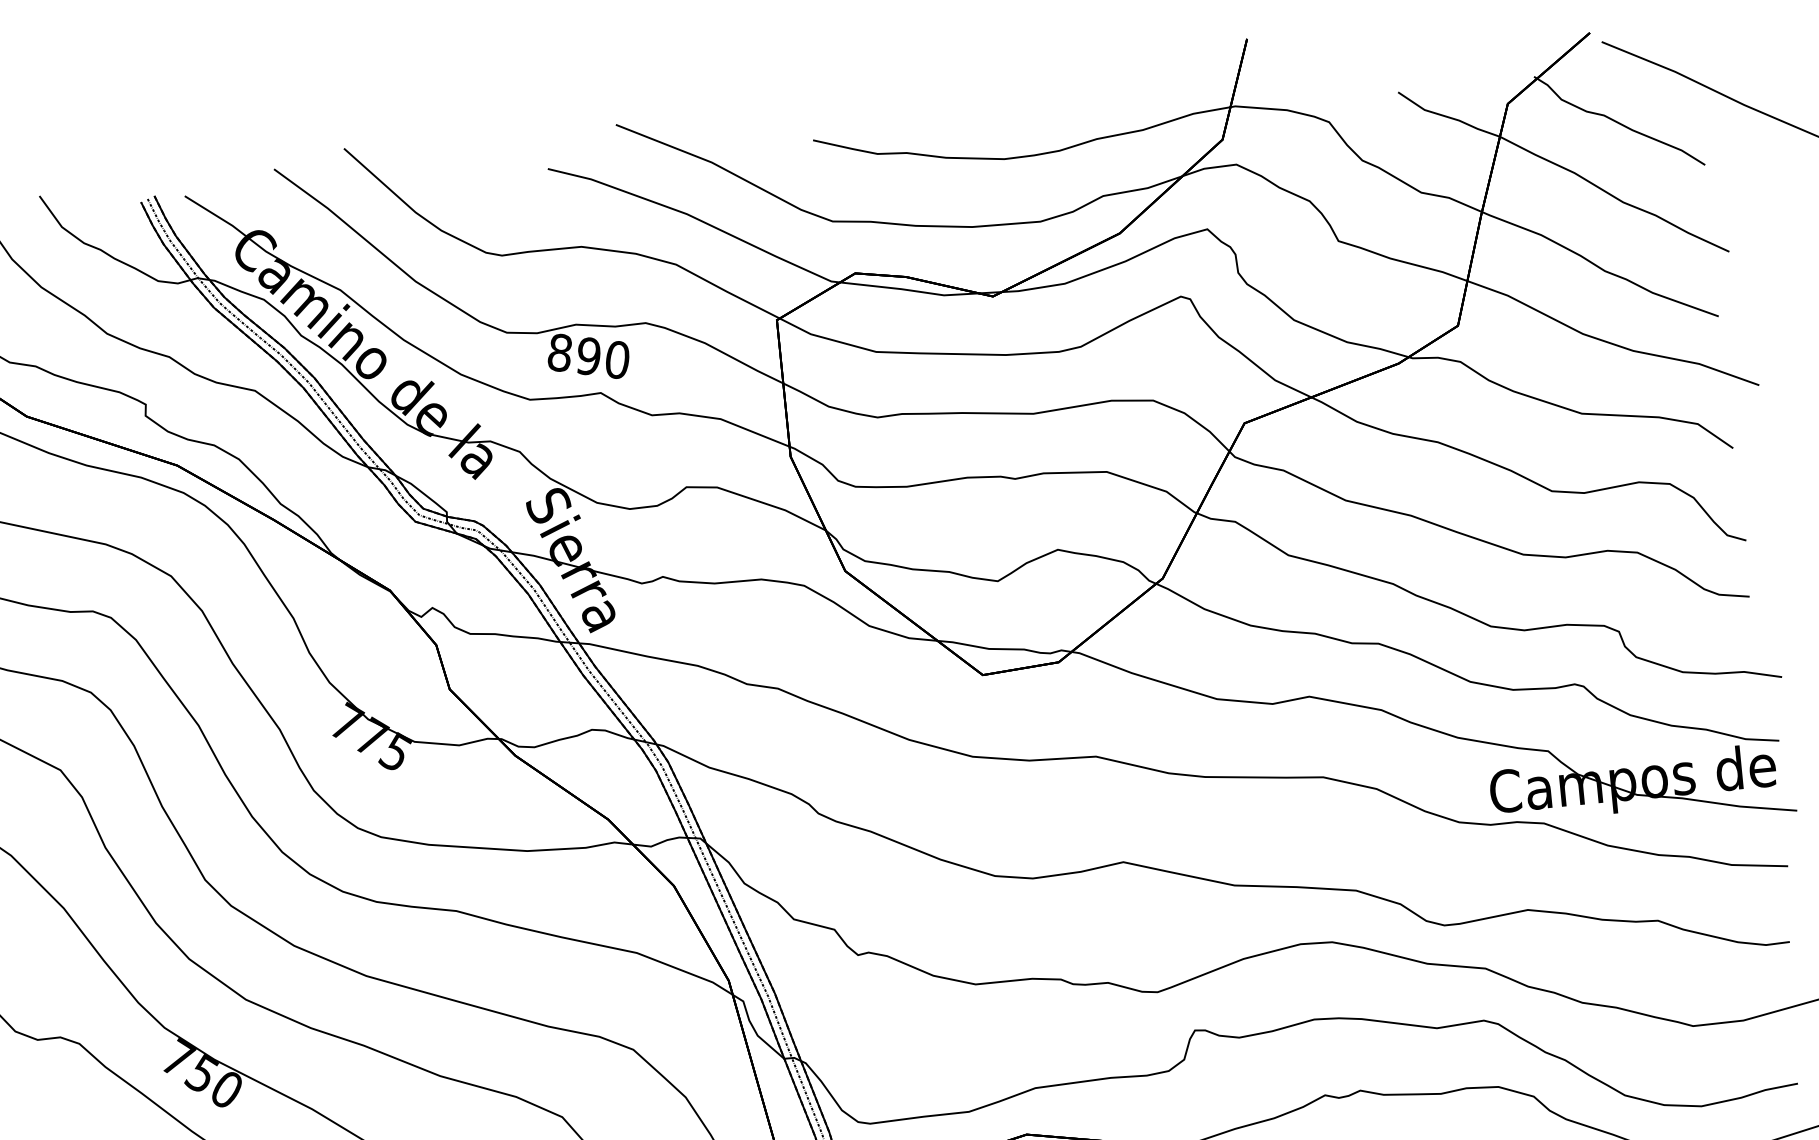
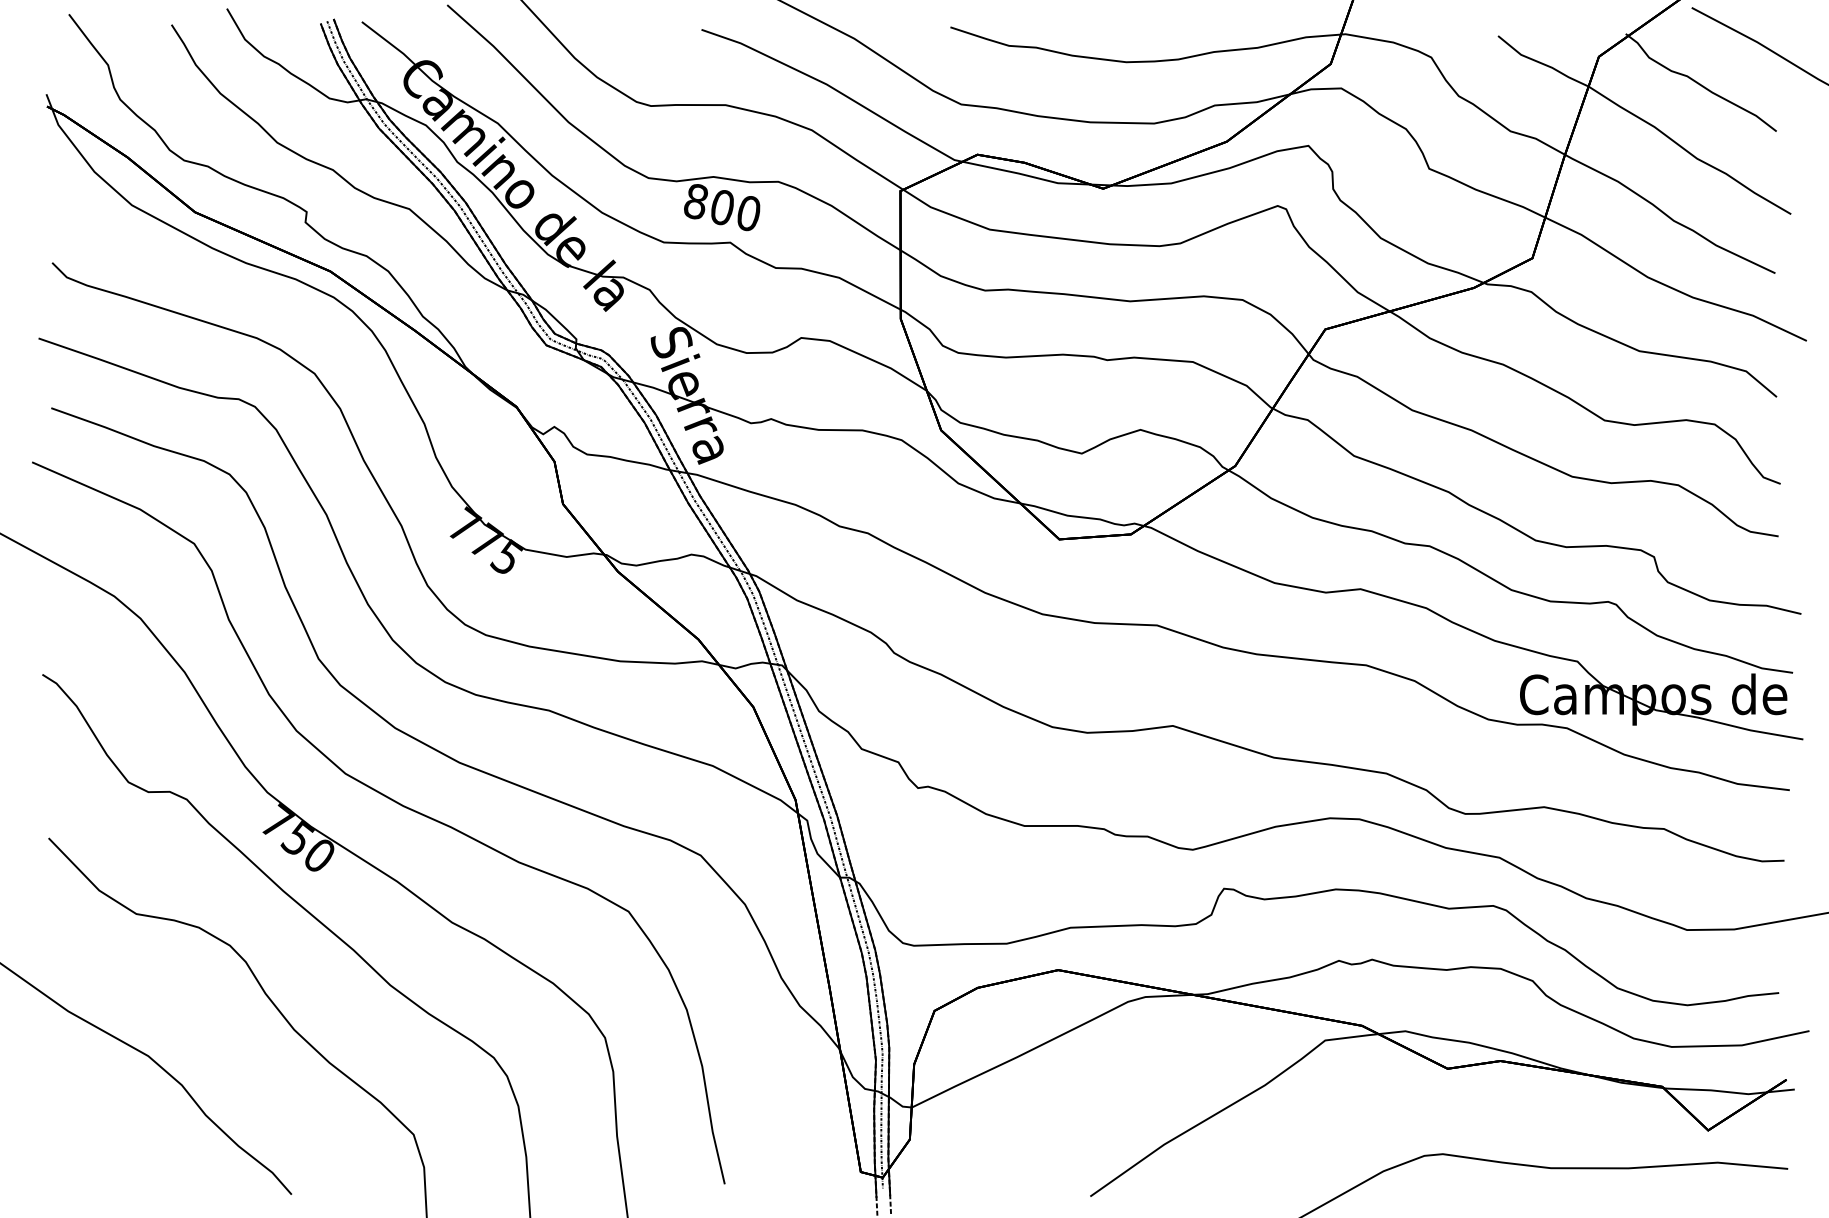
text: (587, 356) -> (721, 207), 890 -> 800

